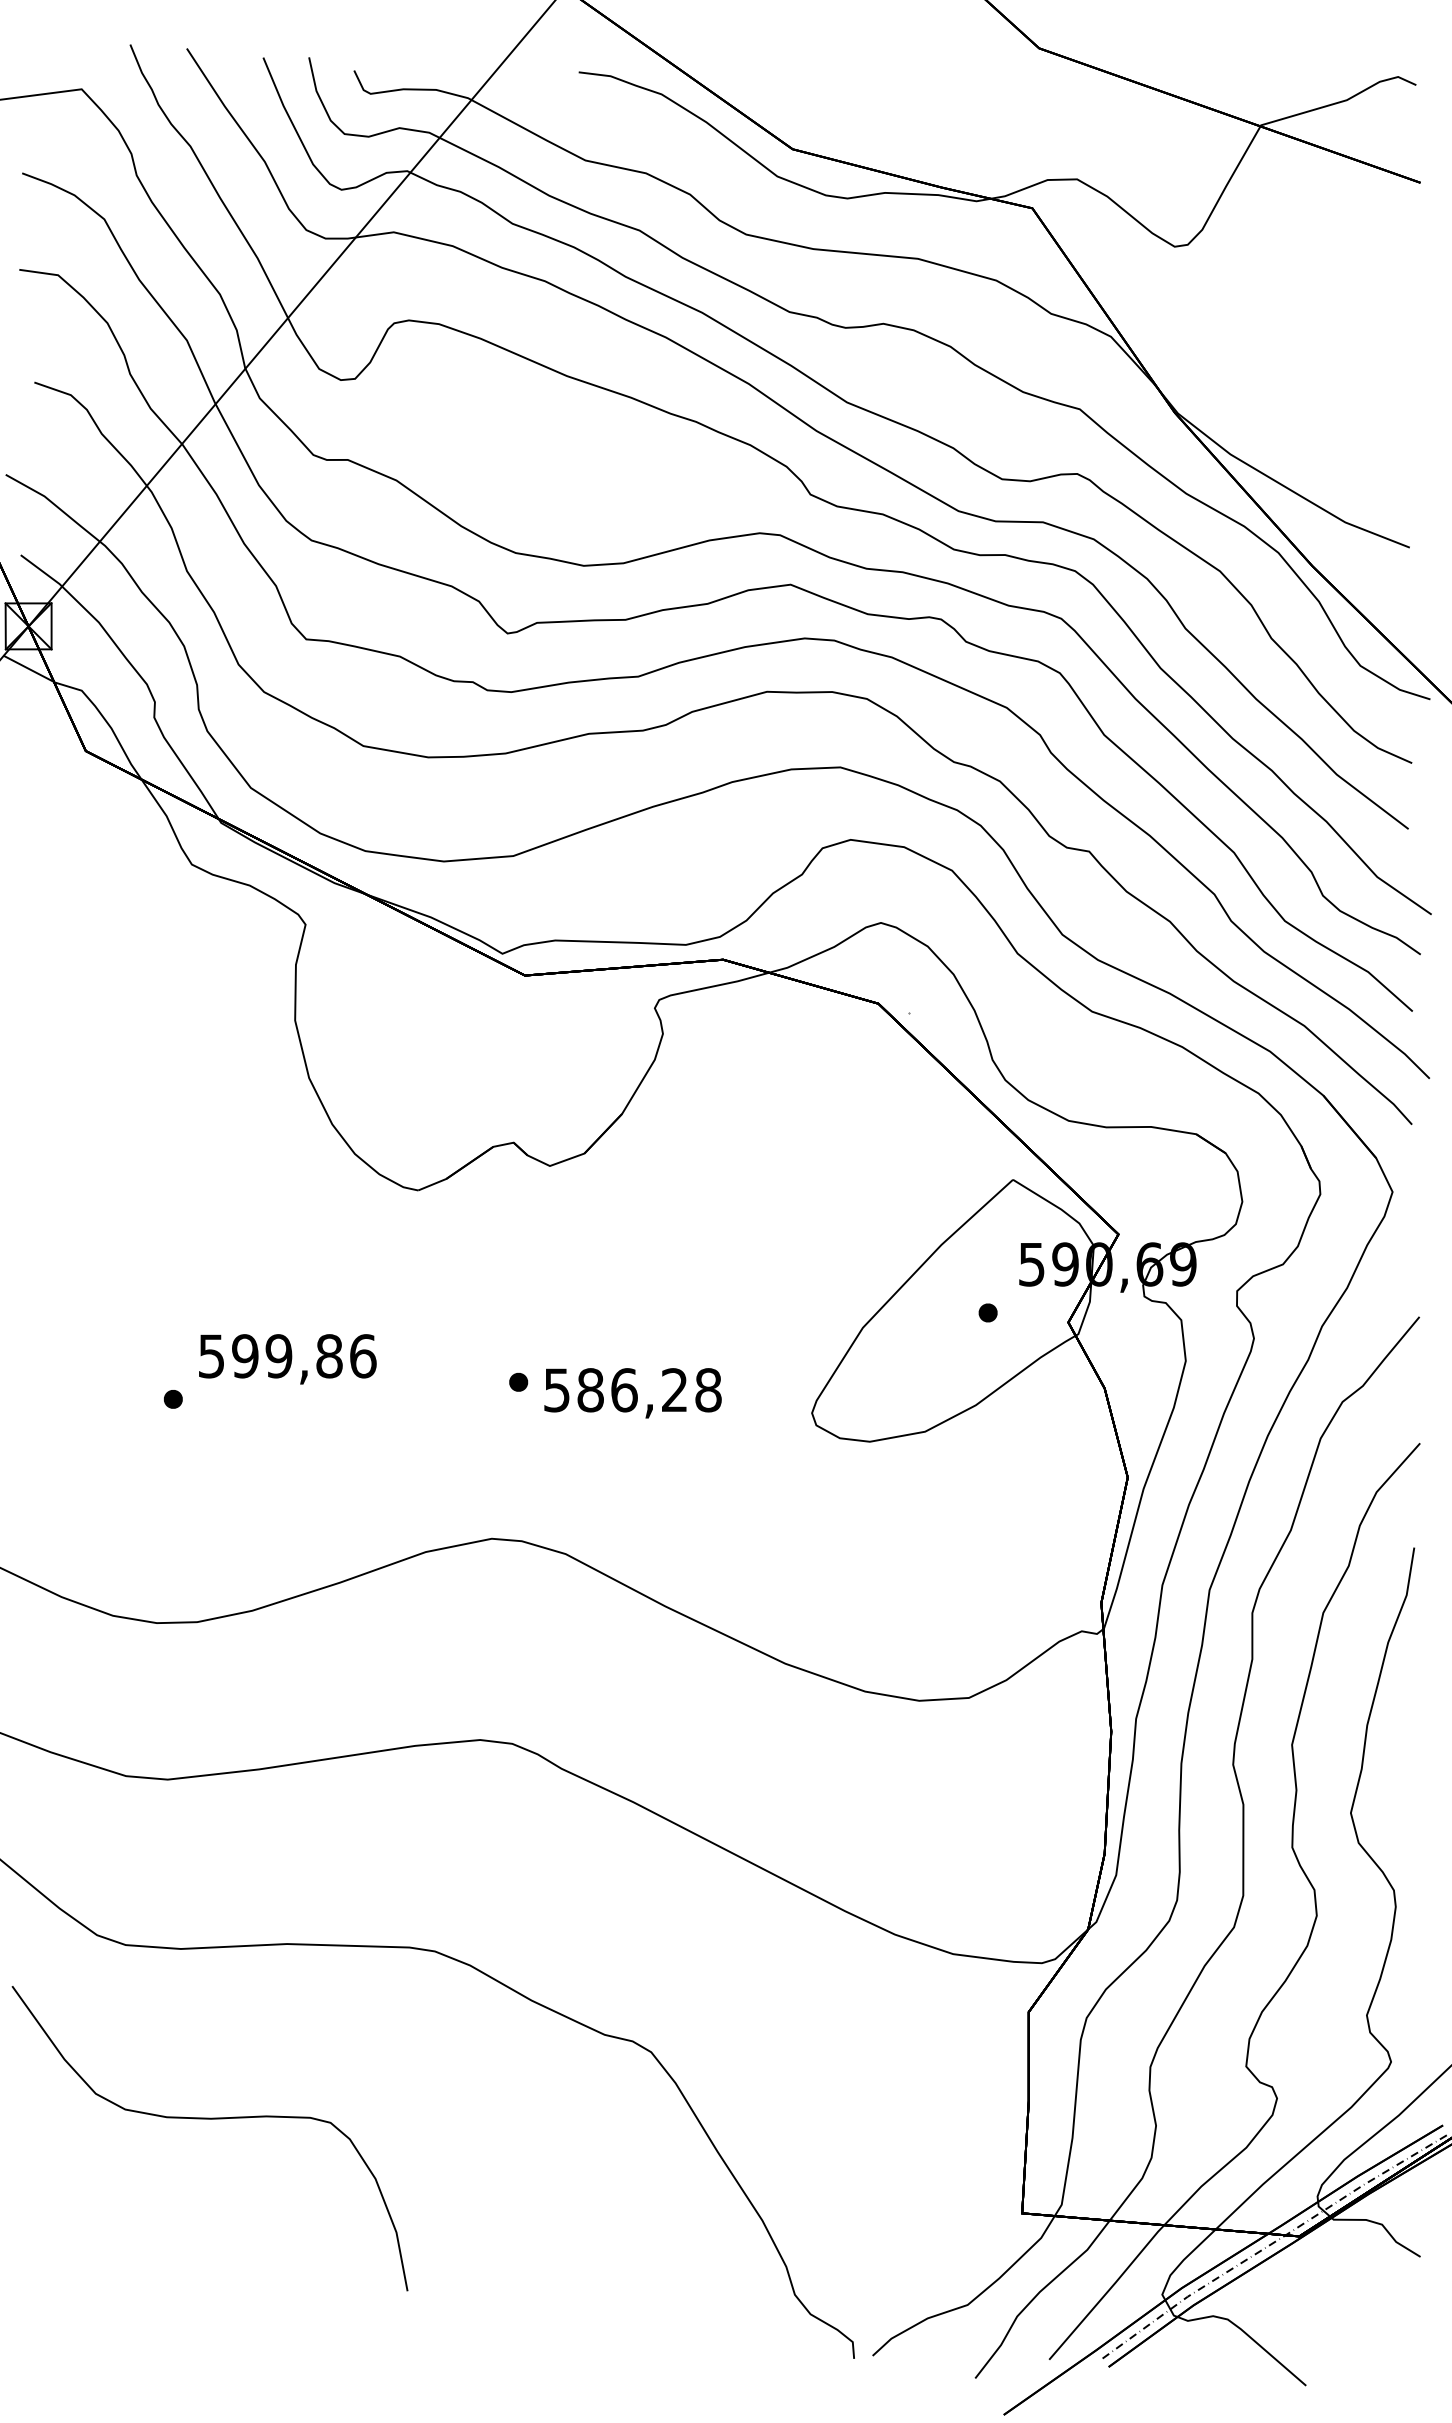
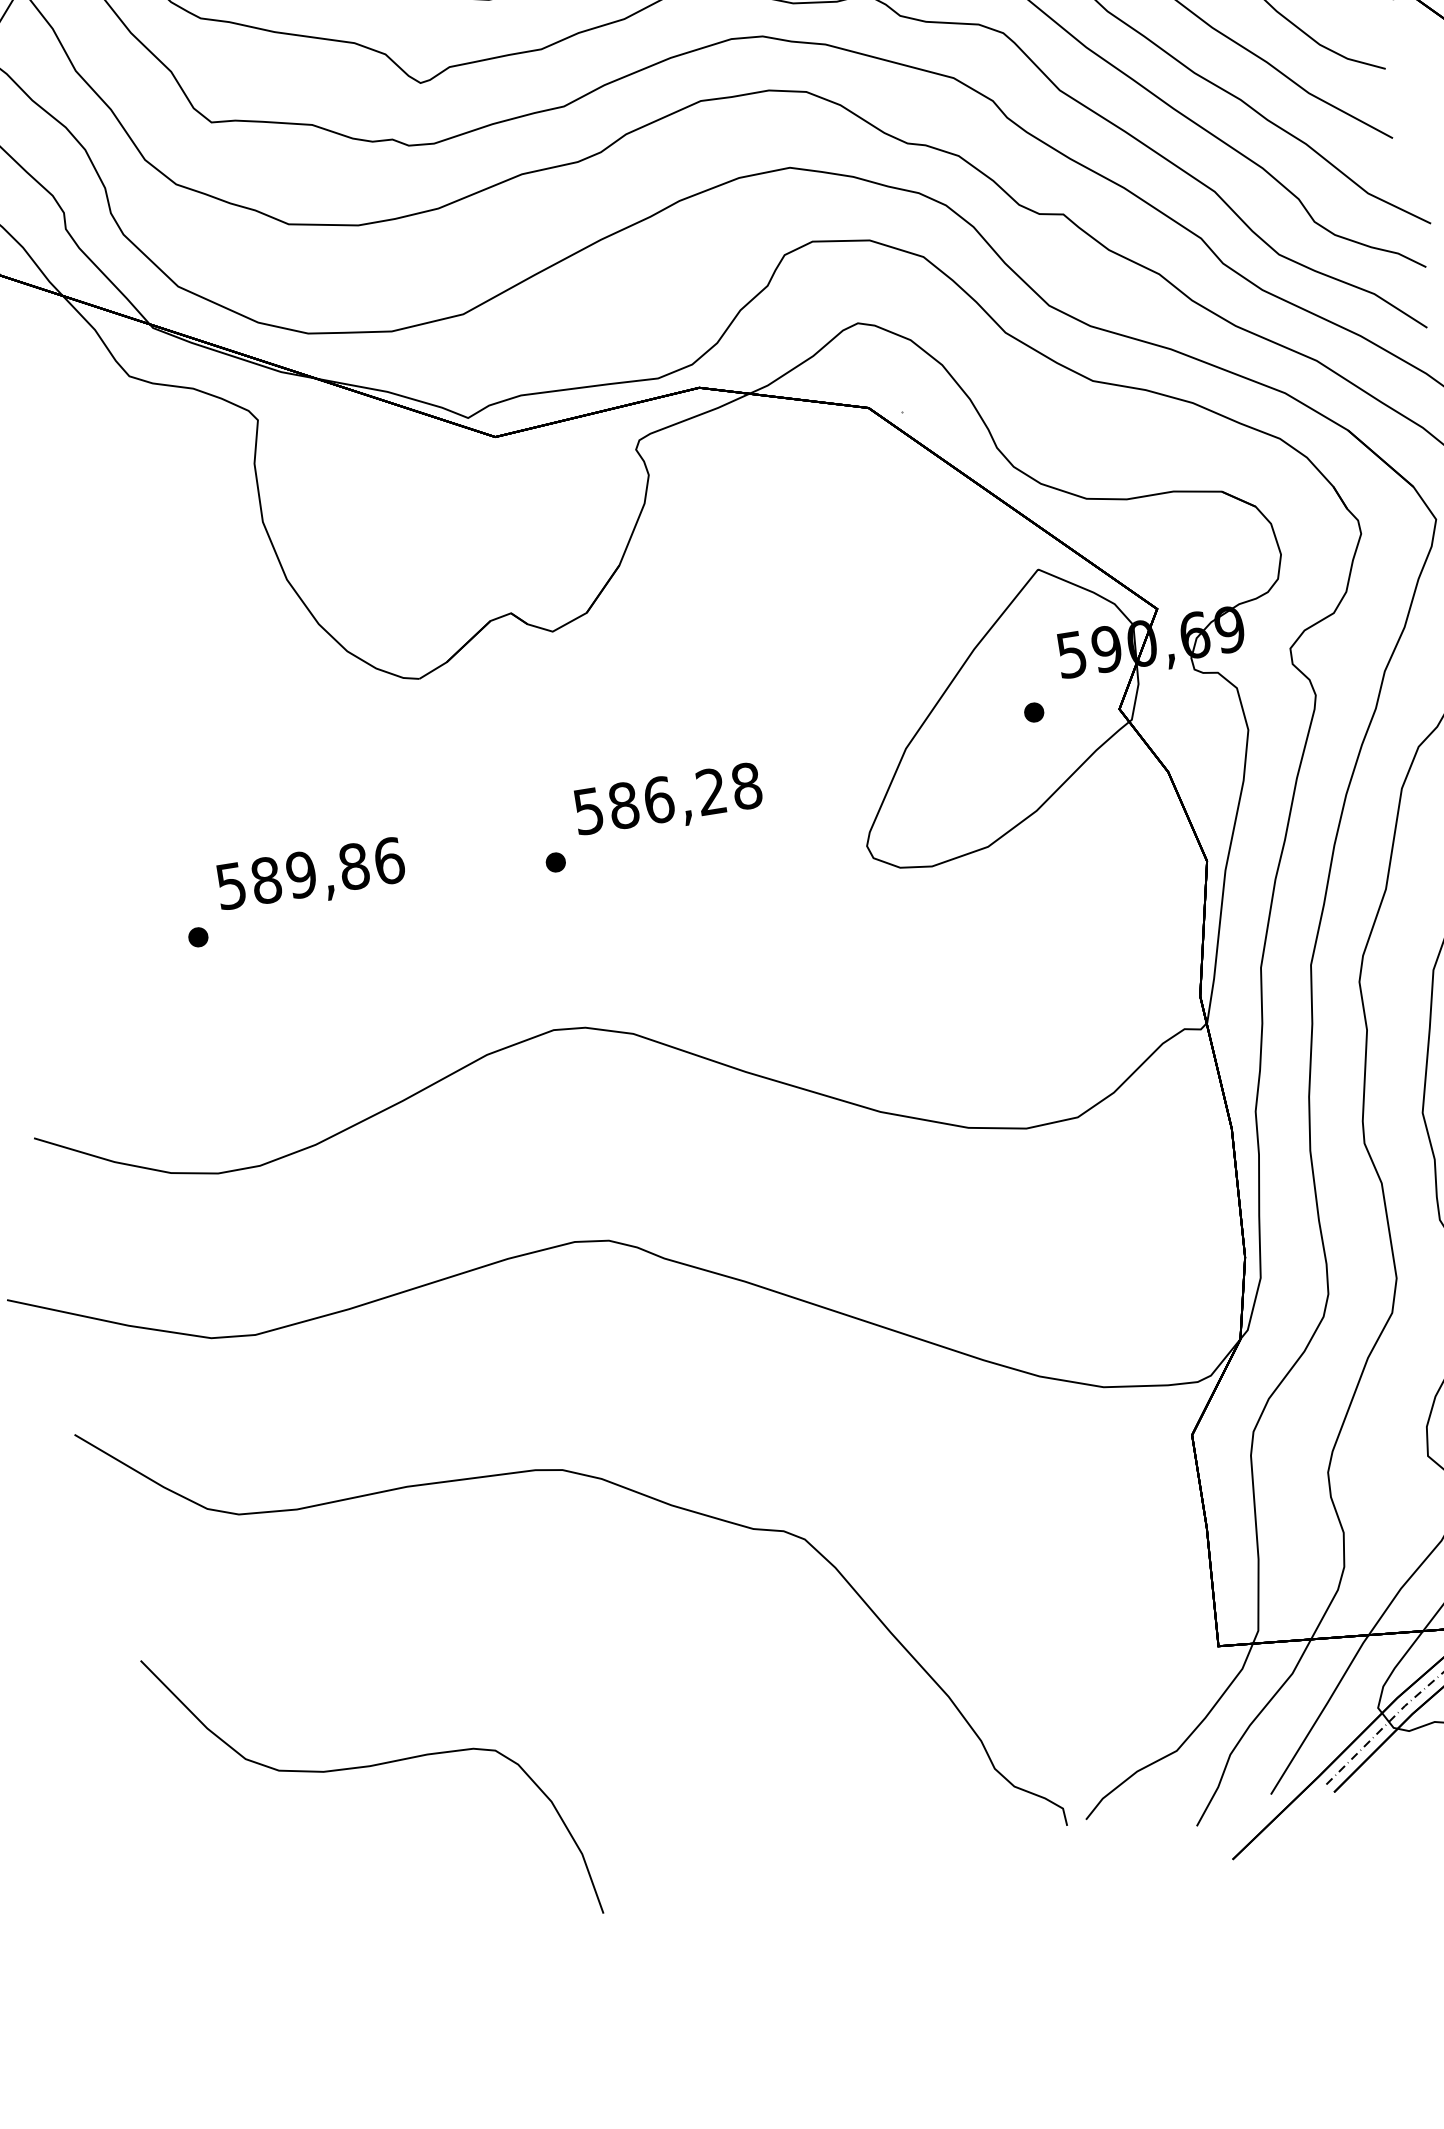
text: (245, 1356) -> (266, 880), 599,86 -> 589,86
text: (632, 1393) -> (668, 802), moved
curve: (209, 2119) -> (368, 1767), moved

